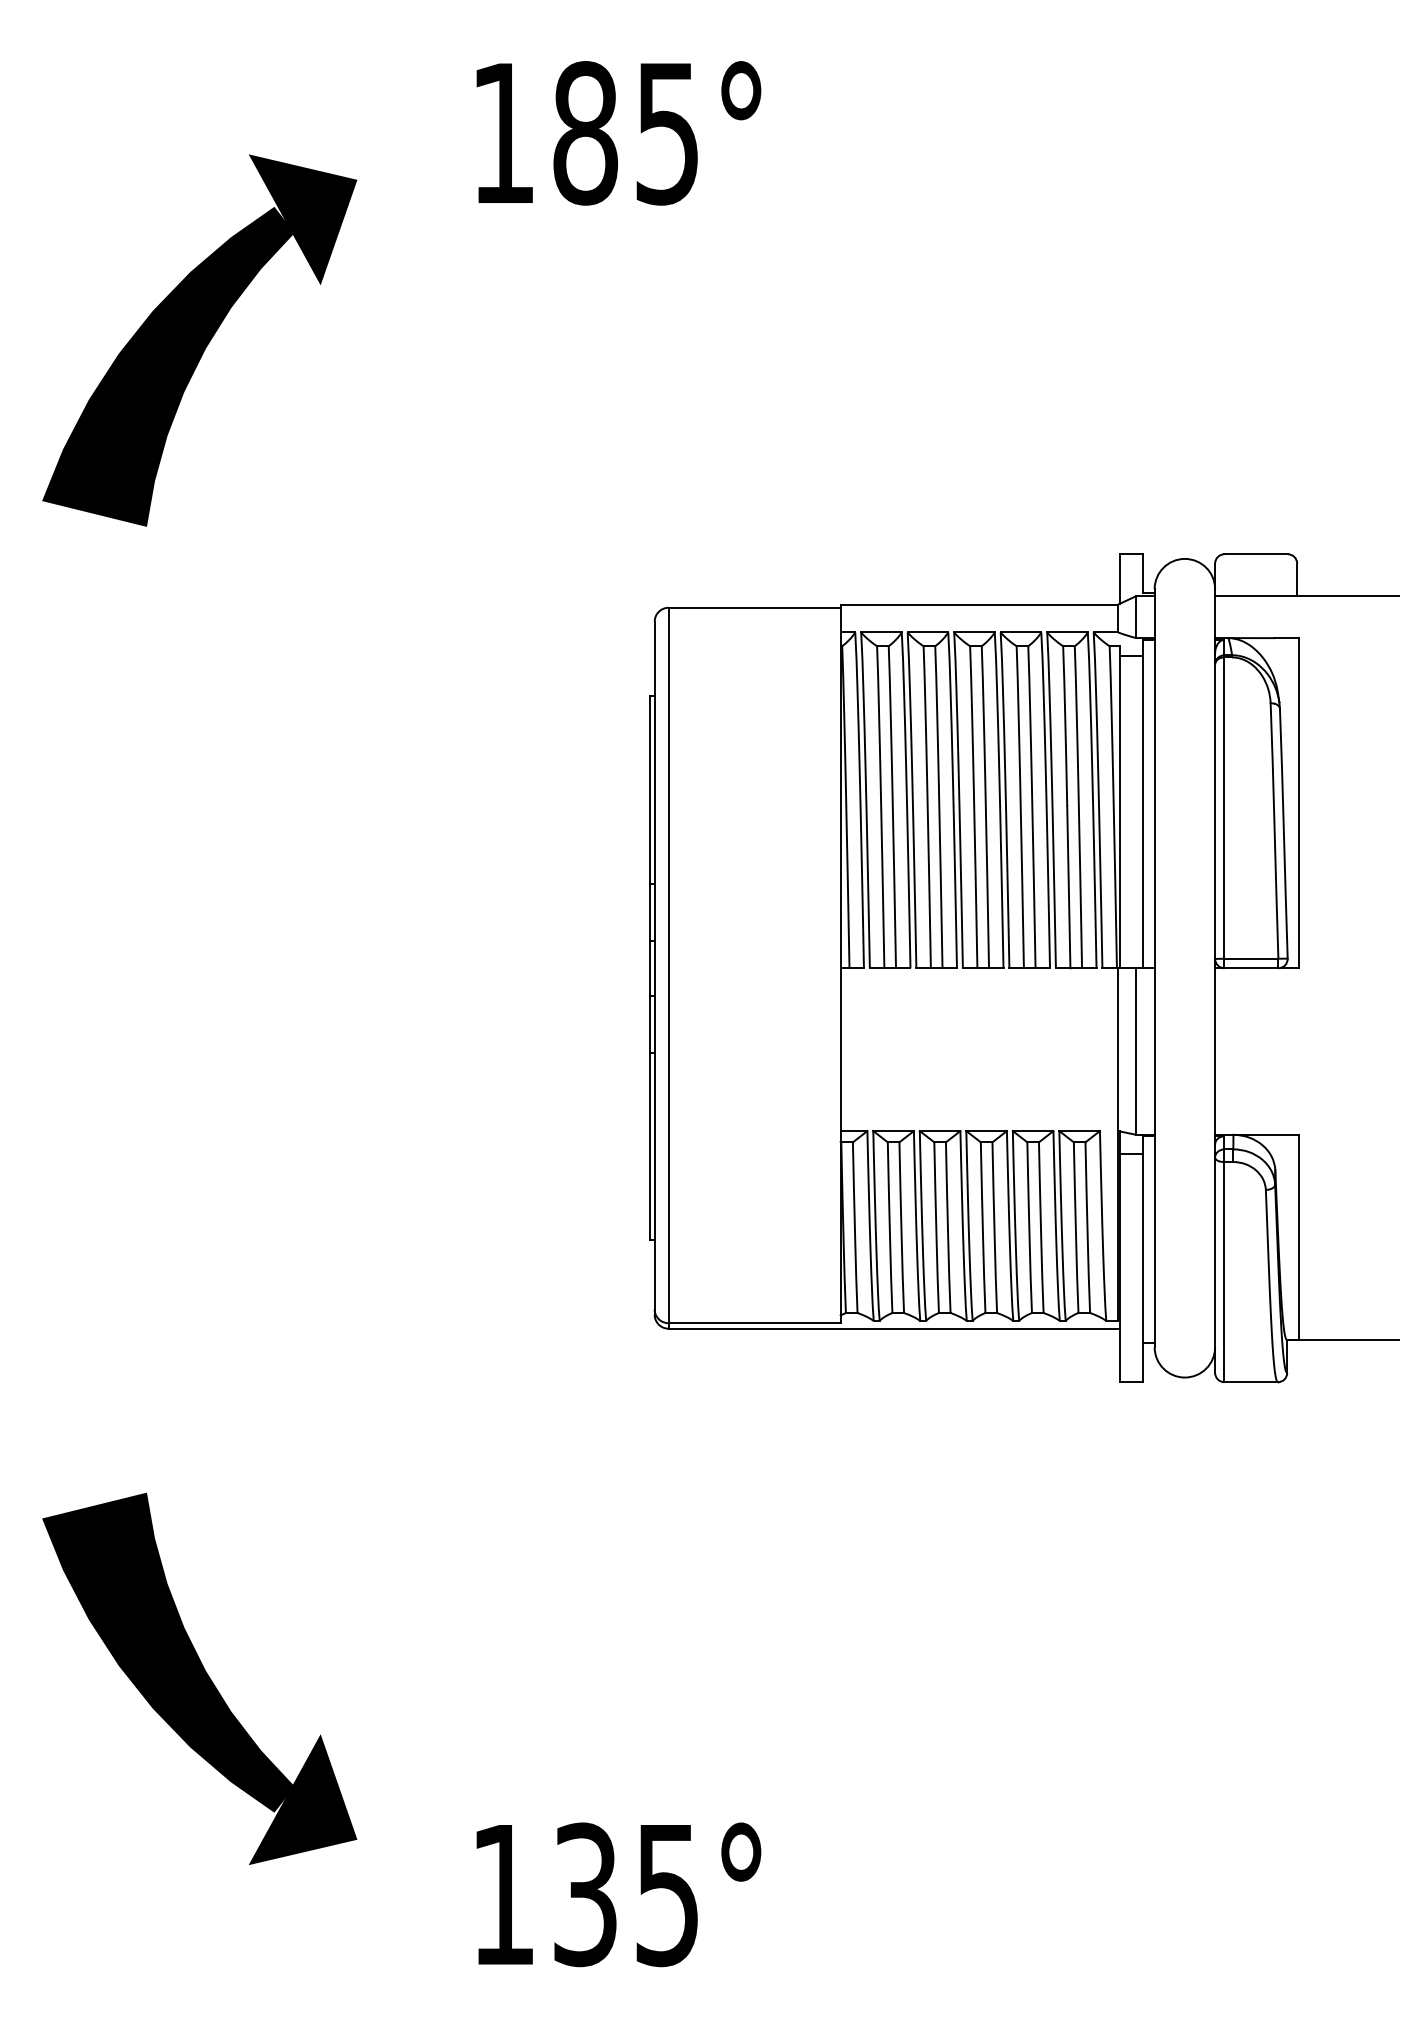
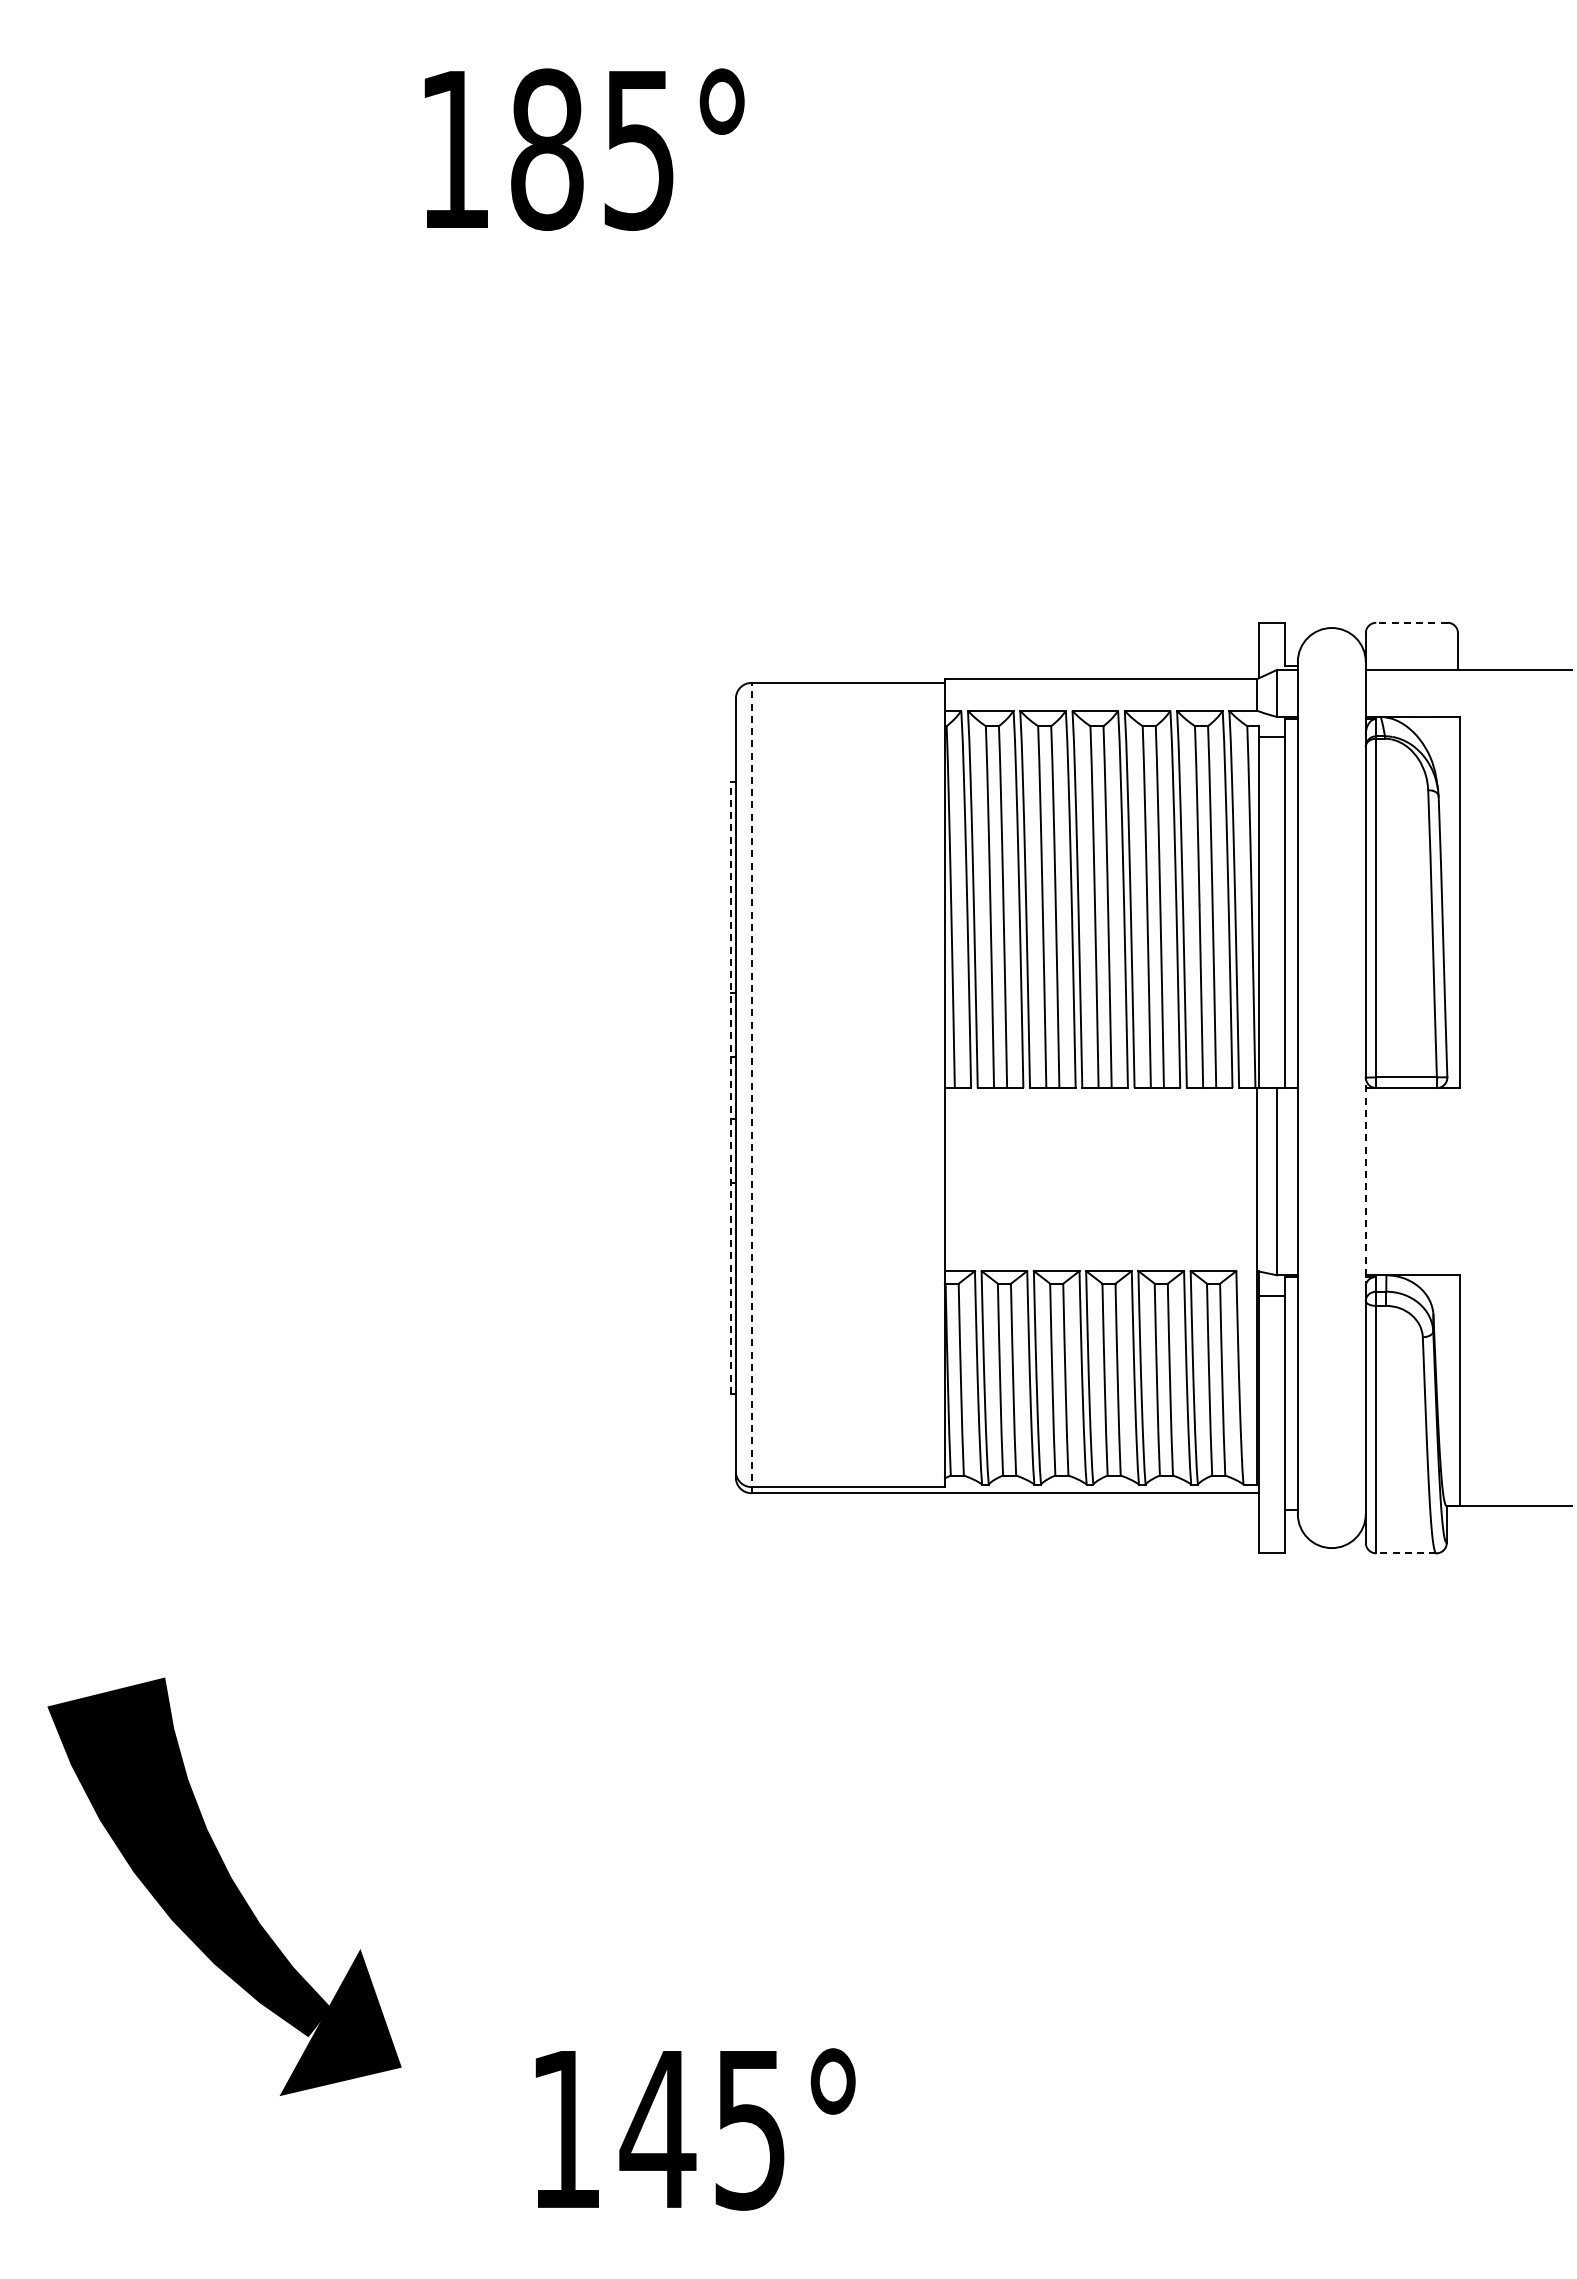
text: (618, 133) -> (584, 149), moved
curve: (199, 340) -> (224, 382), removed
line: (1255, 554) -> (1411, 622), solid -> dashed
line: (668, 967) -> (751, 1087), solid -> dashed
line: (649, 968) -> (730, 1088), solid -> dashed
line: (1214, 1052) -> (1365, 1182), solid -> dashed
line: (1250, 1382) -> (1405, 1553), solid -> dashed
text: (584, 1894) -> (657, 2129), 135° -> 145°

